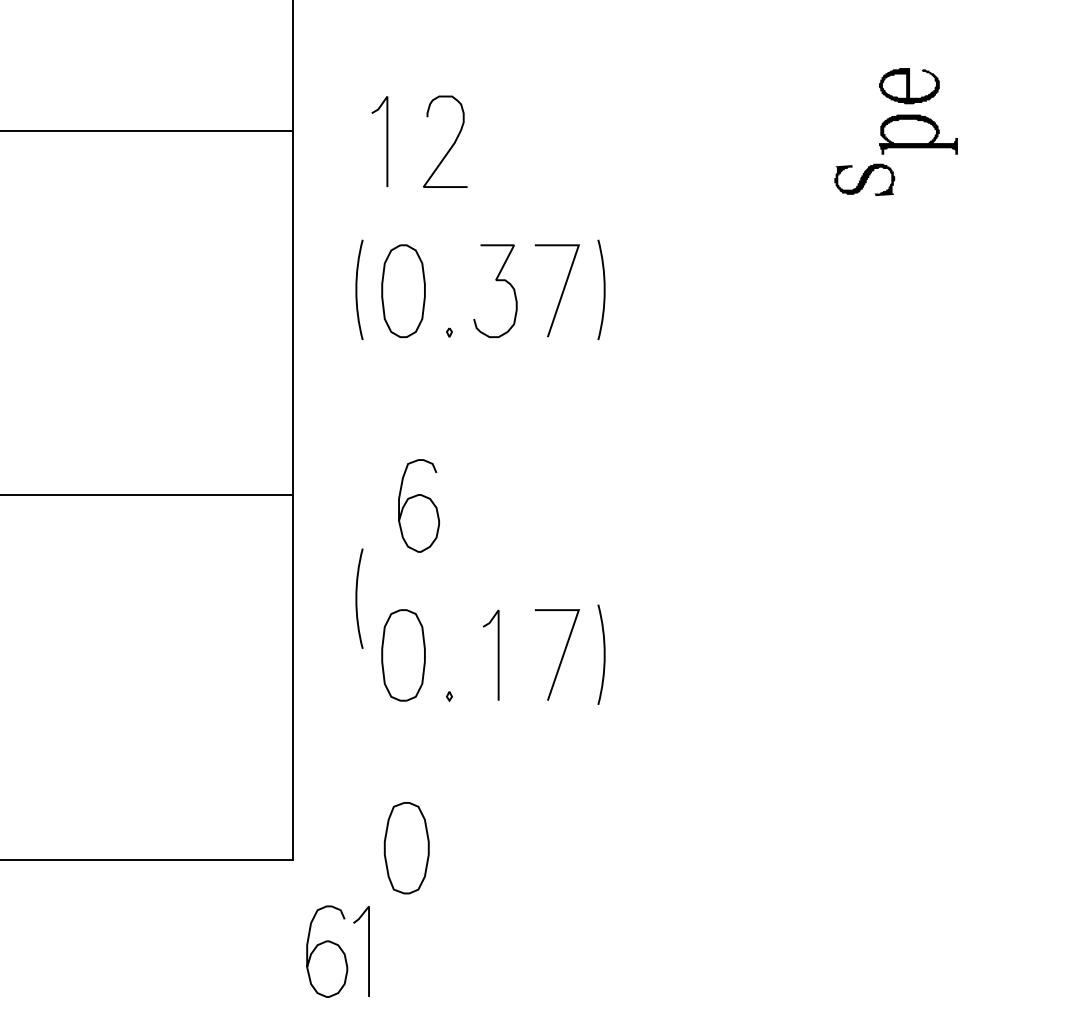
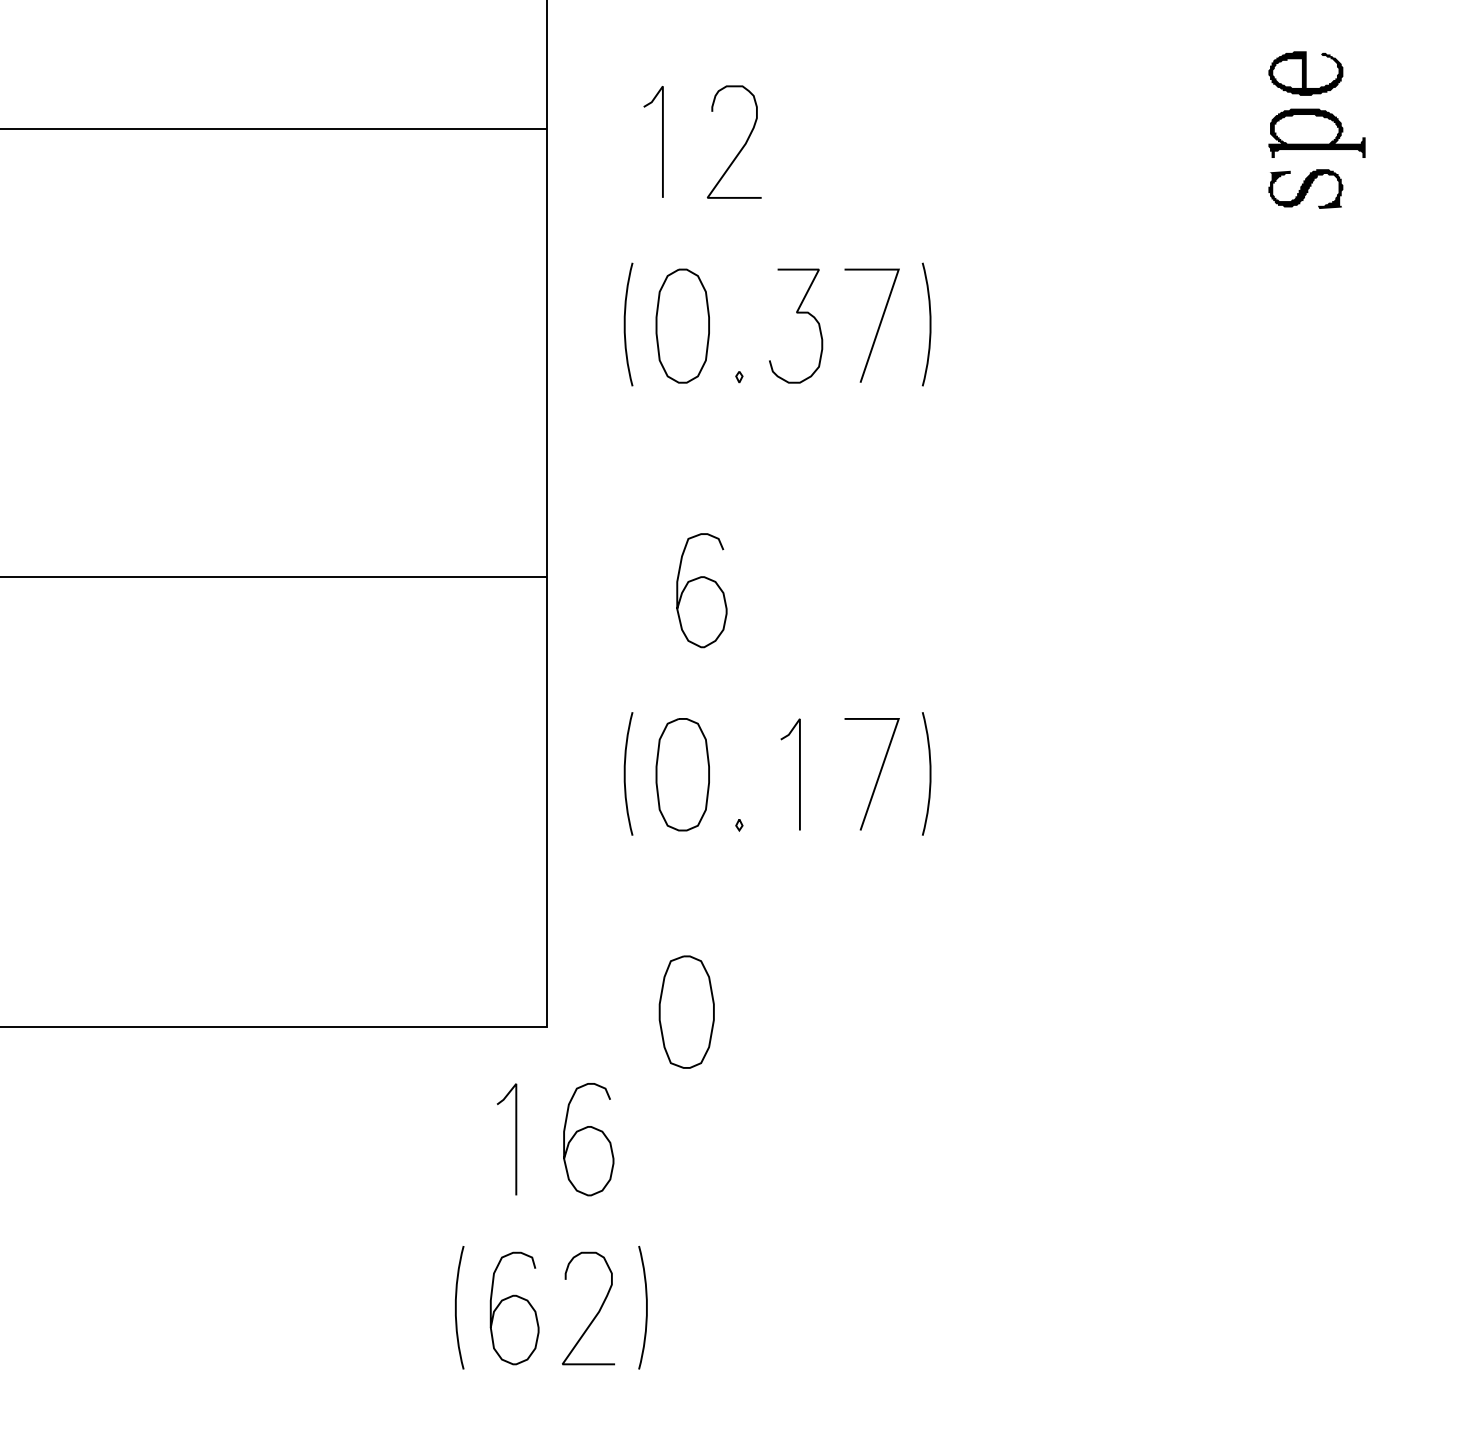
part: (864, 179) -> (1305, 188), moved
curve: (357, 598) -> (625, 773), moved
line: (368, 951) -> (515, 1139), moved

